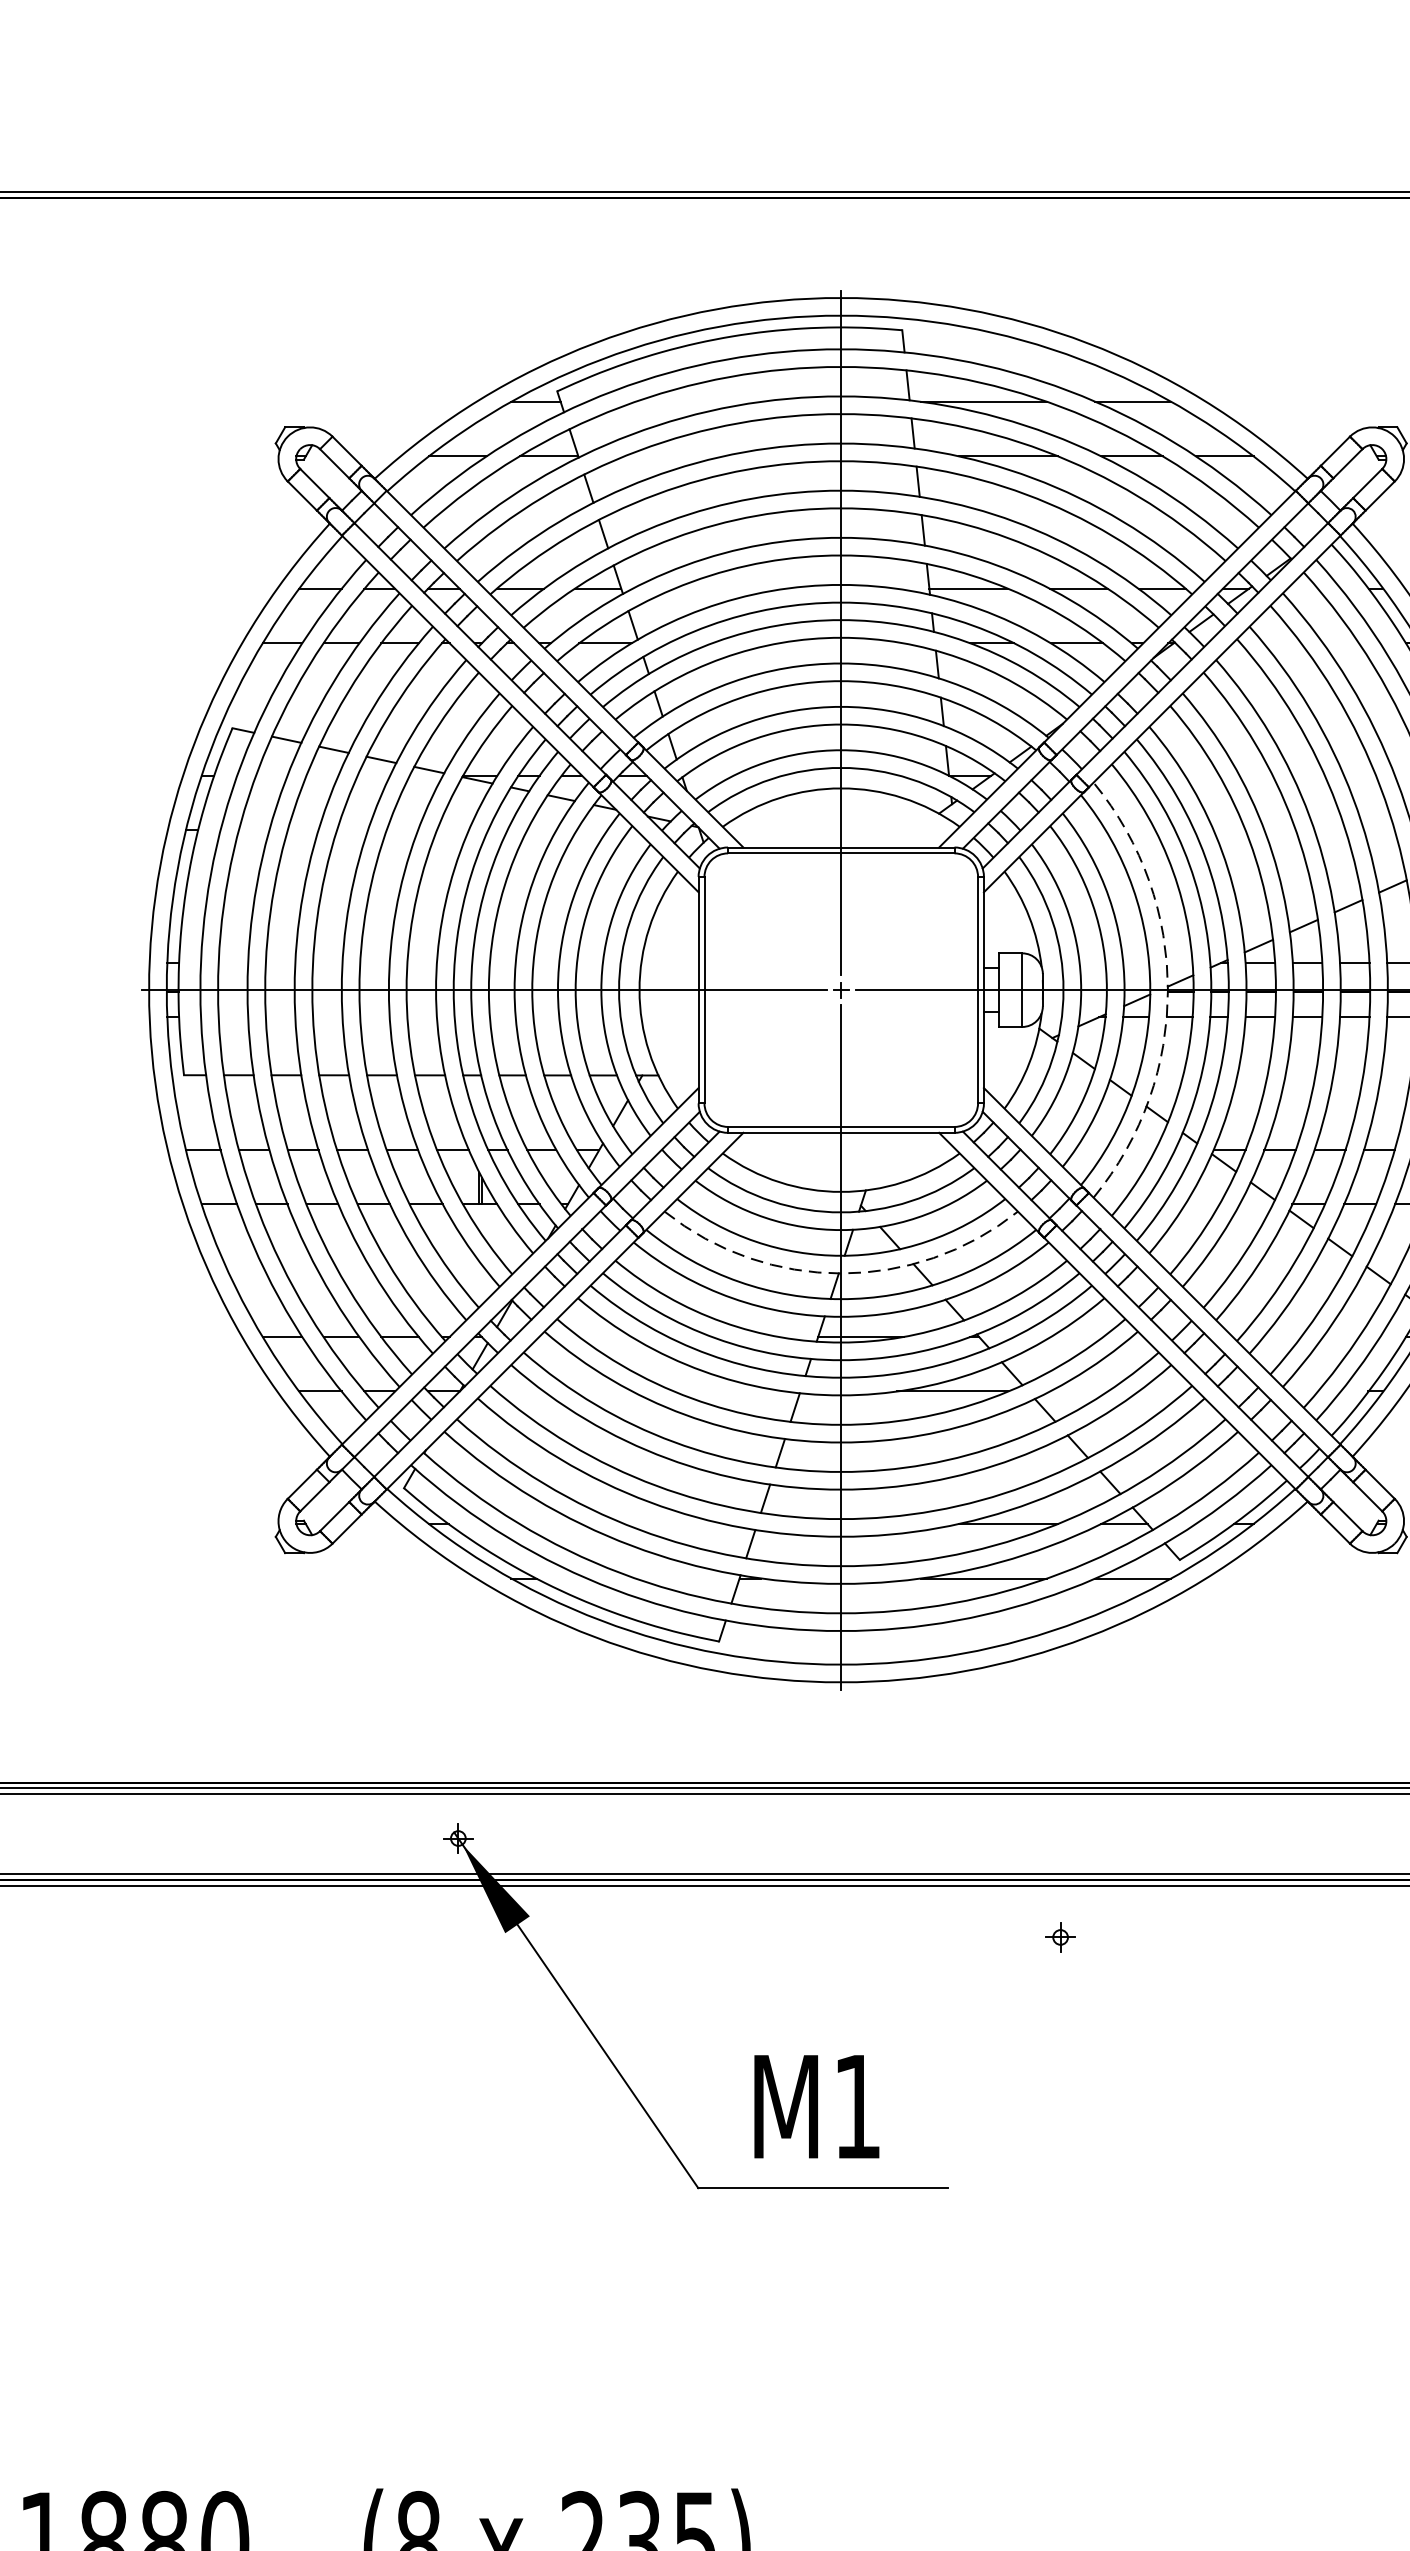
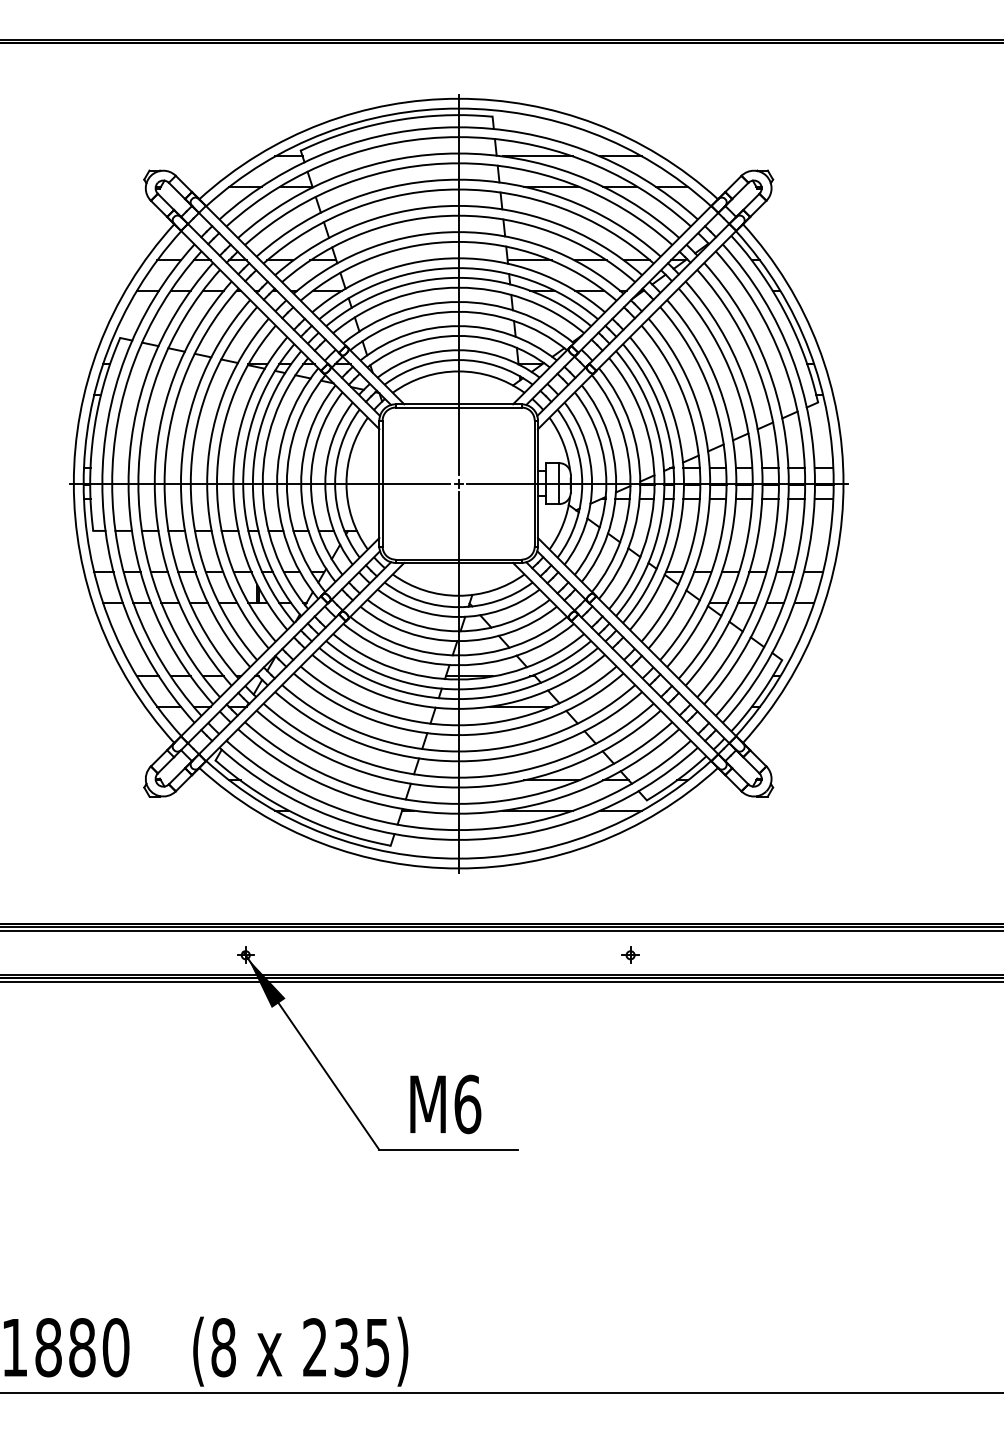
arc: (1168, 989) -> (640, 483), dashed -> solid
arc: (840, 1274) -> (458, 641), dashed -> solid
part: (1060, 1936) -> (630, 954), moved
text: (857, 2106) -> (467, 1104), M1 -> M6

